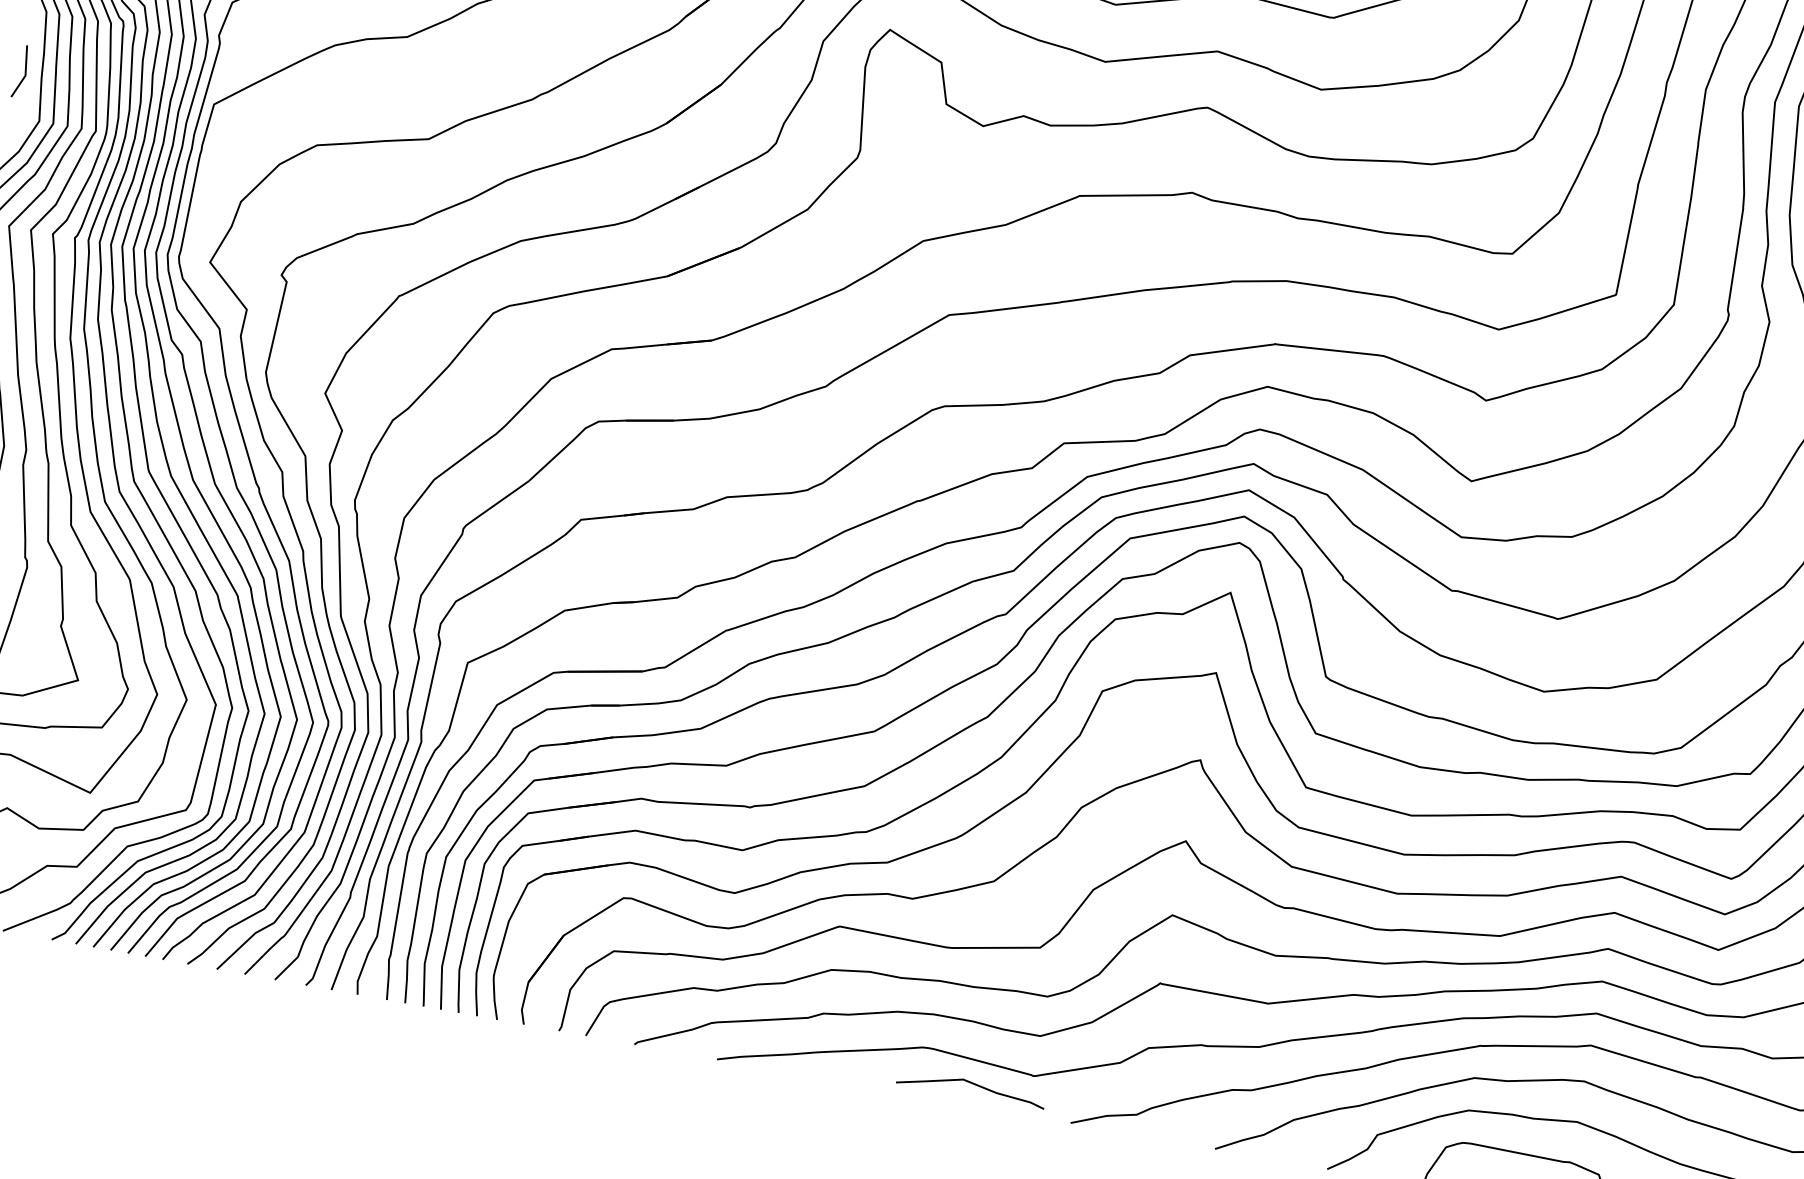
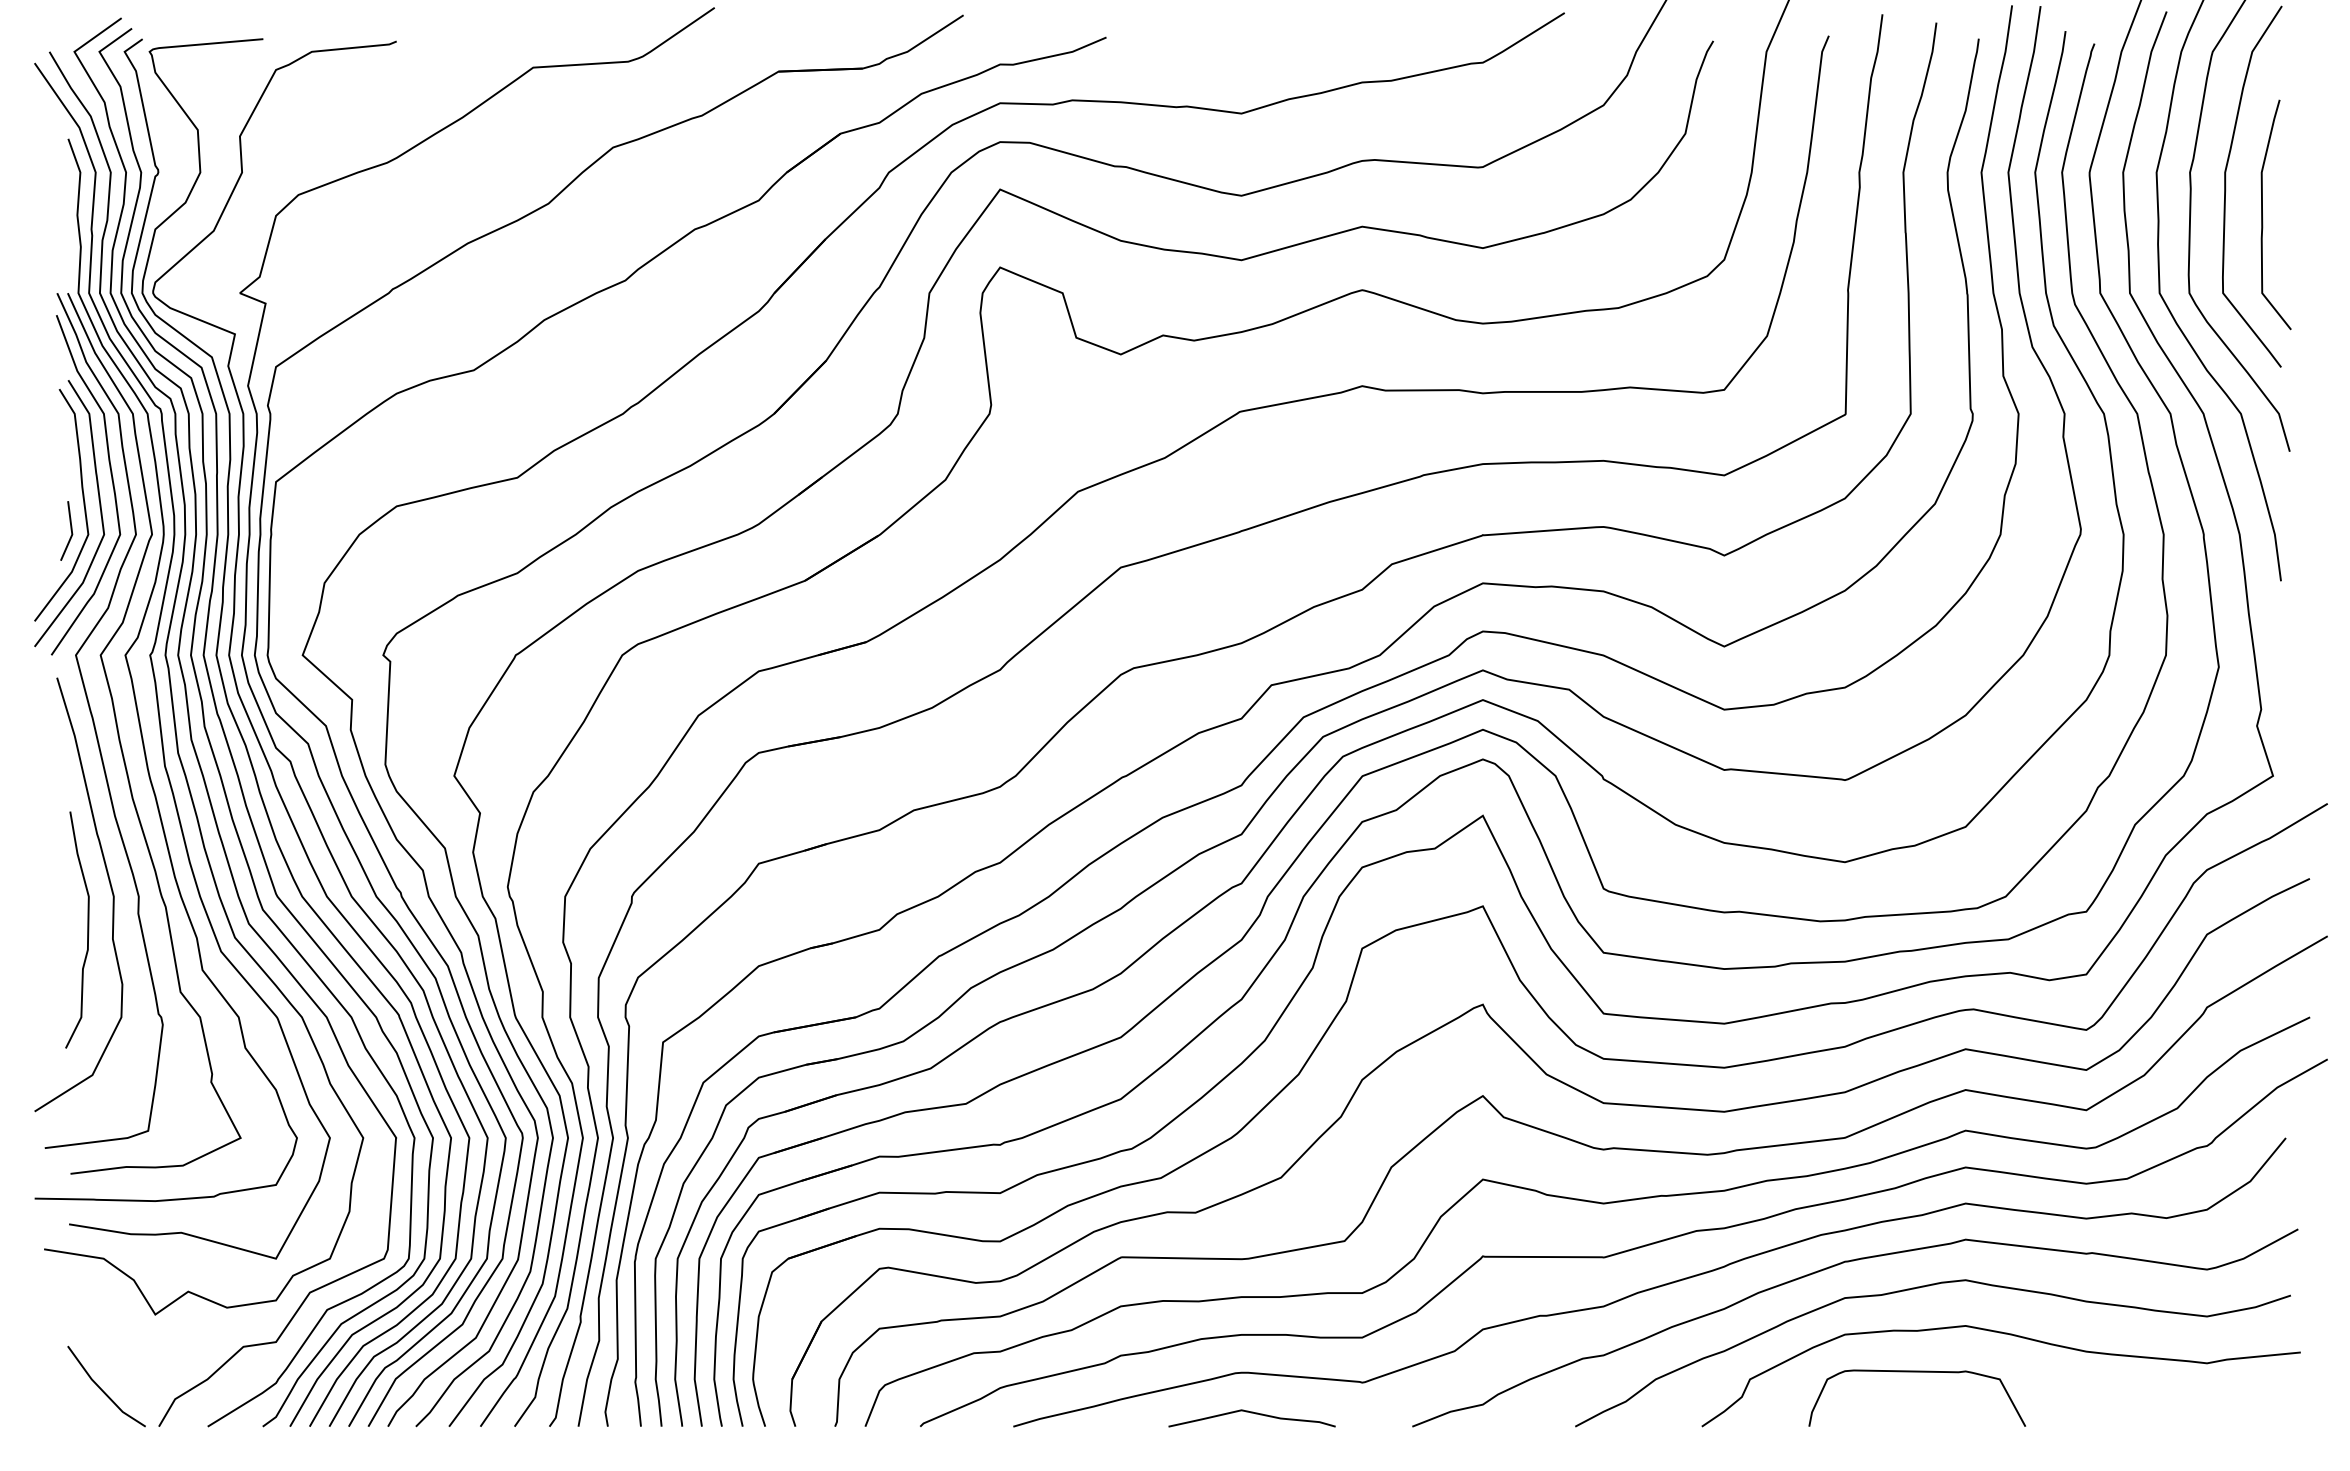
line: (24, 71) -> (70, 530), moved
curve: (971, 1084) -> (1251, 1413), moved

